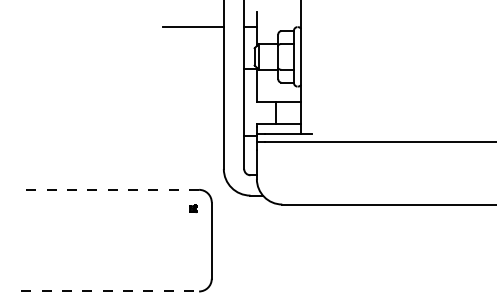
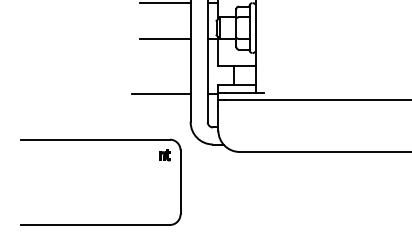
line: (193, 69) -> (165, 38), added
line: (188, 135) -> (161, 94), added
line: (110, 189) -> (95, 139), dashed -> solid
part: (193, 208) -> (165, 155), size x1.67
line: (110, 291) -> (95, 224), dashed -> solid

